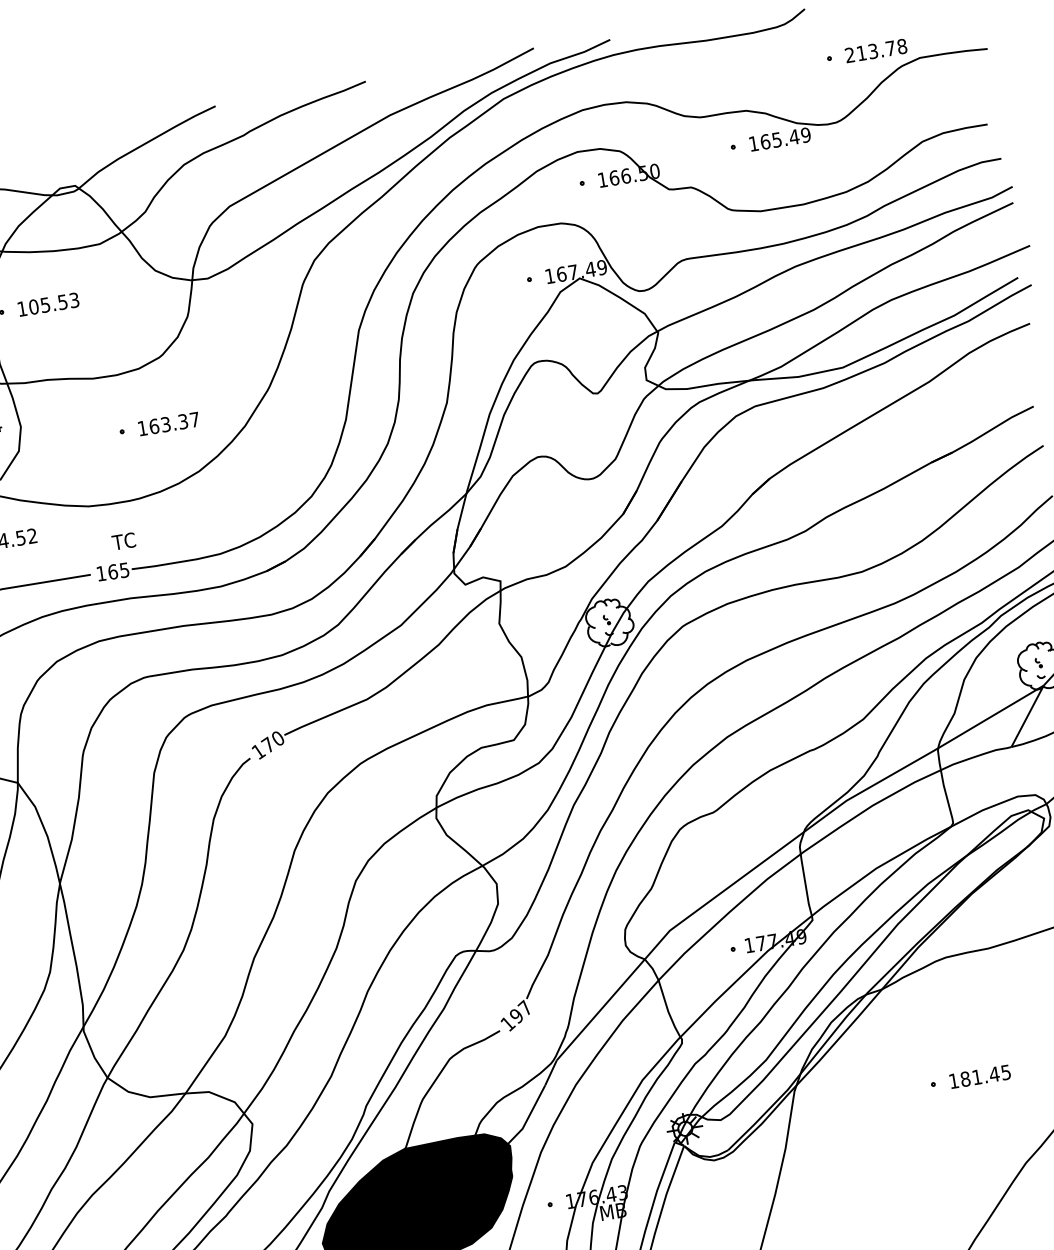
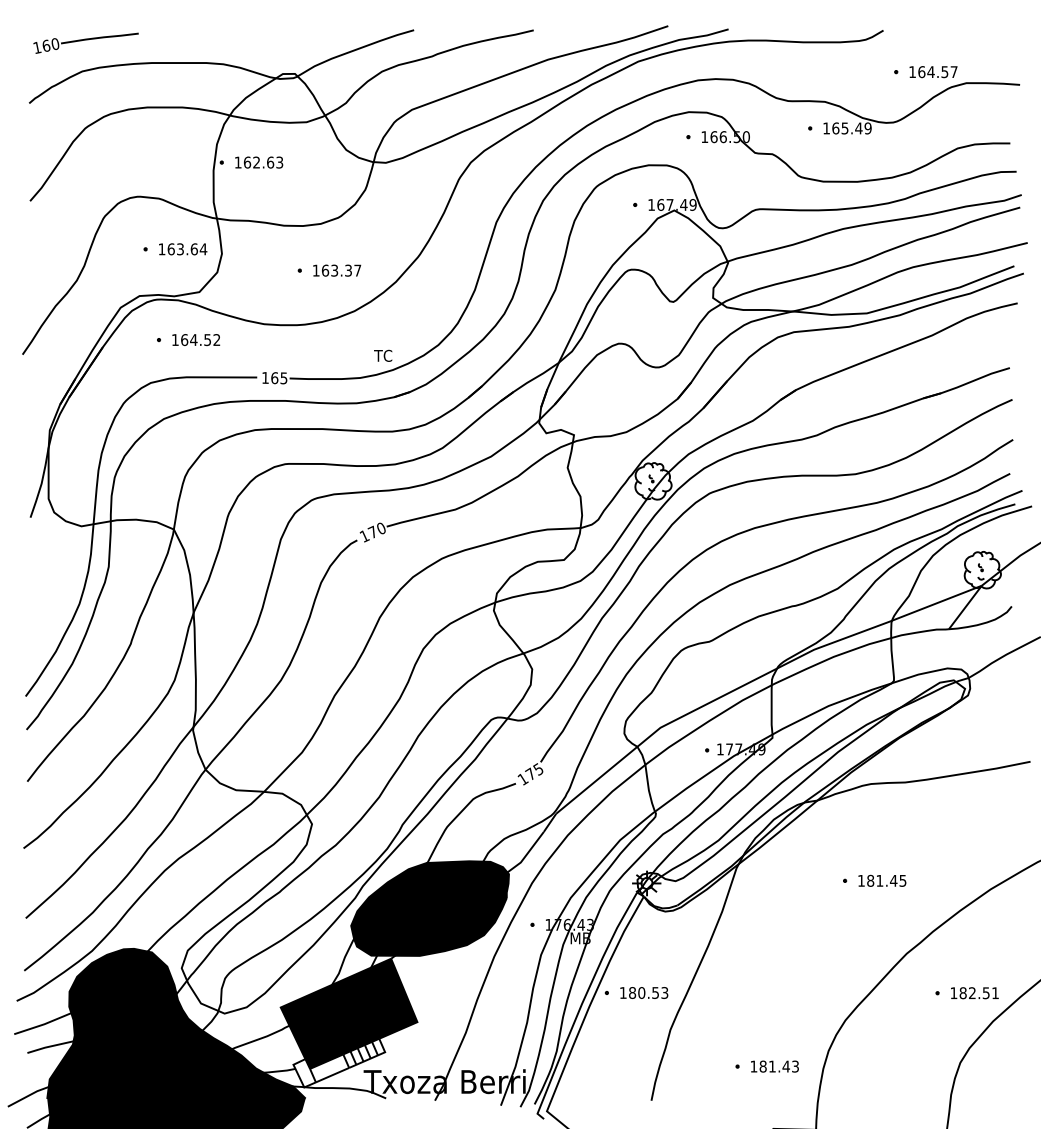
text: (876, 51) -> (933, 72), 213.78 -> 164.57
text: (49, 304) -> (259, 162), 105.53 -> 162.63
text: (124, 540) -> (383, 355), moved
text: (520, 1011) -> (534, 771), 197 -> 175

